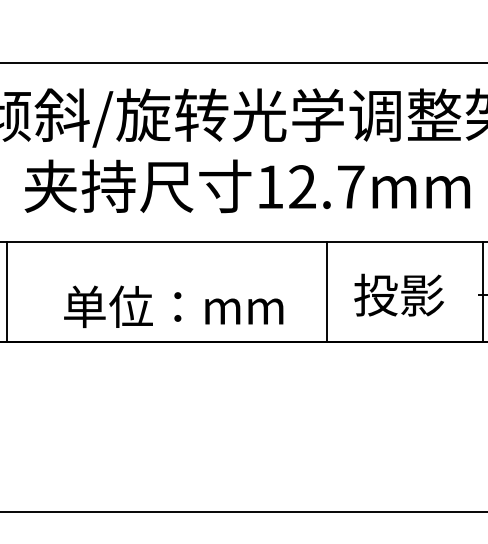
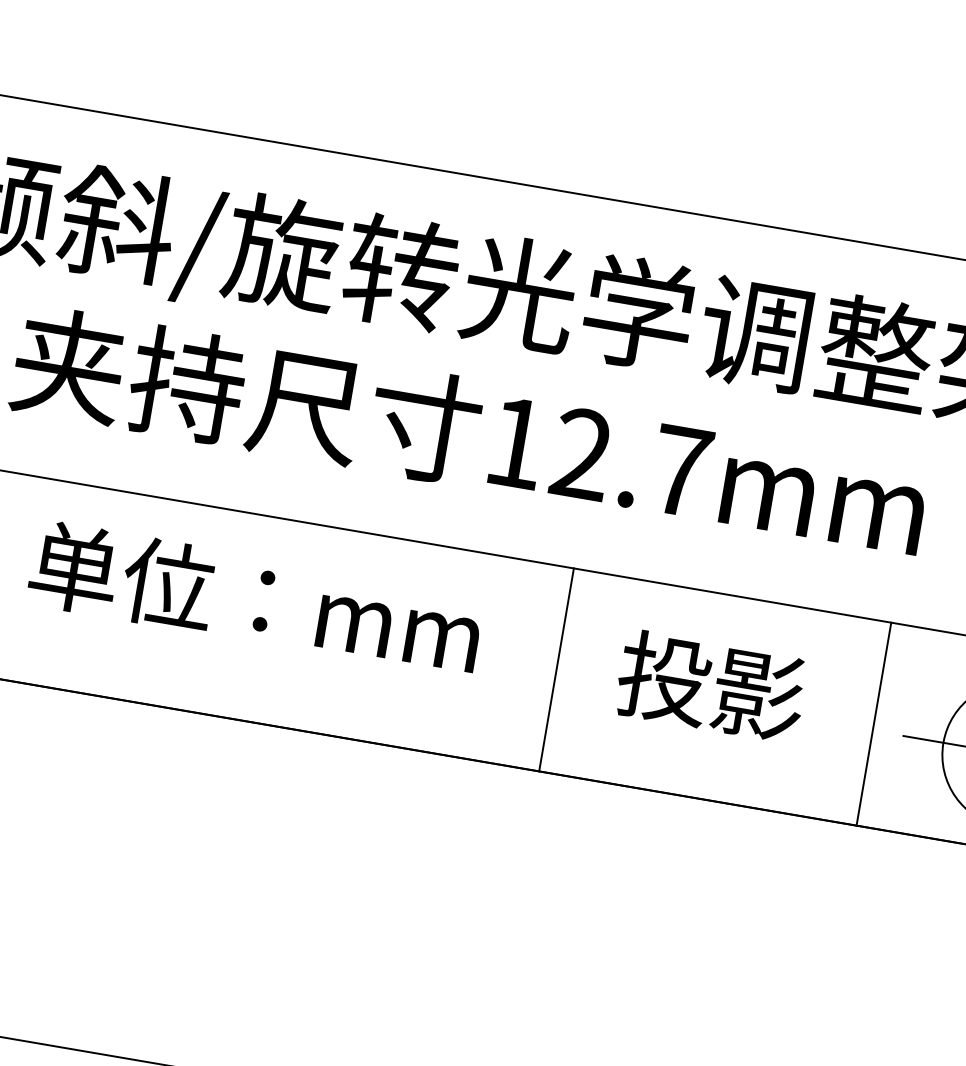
line: (326, 291) -> (555, 668), moved
line: (482, 291) -> (873, 723), moved
text: (398, 294) -> (710, 684), moved
text: (173, 306) -> (255, 598), moved

